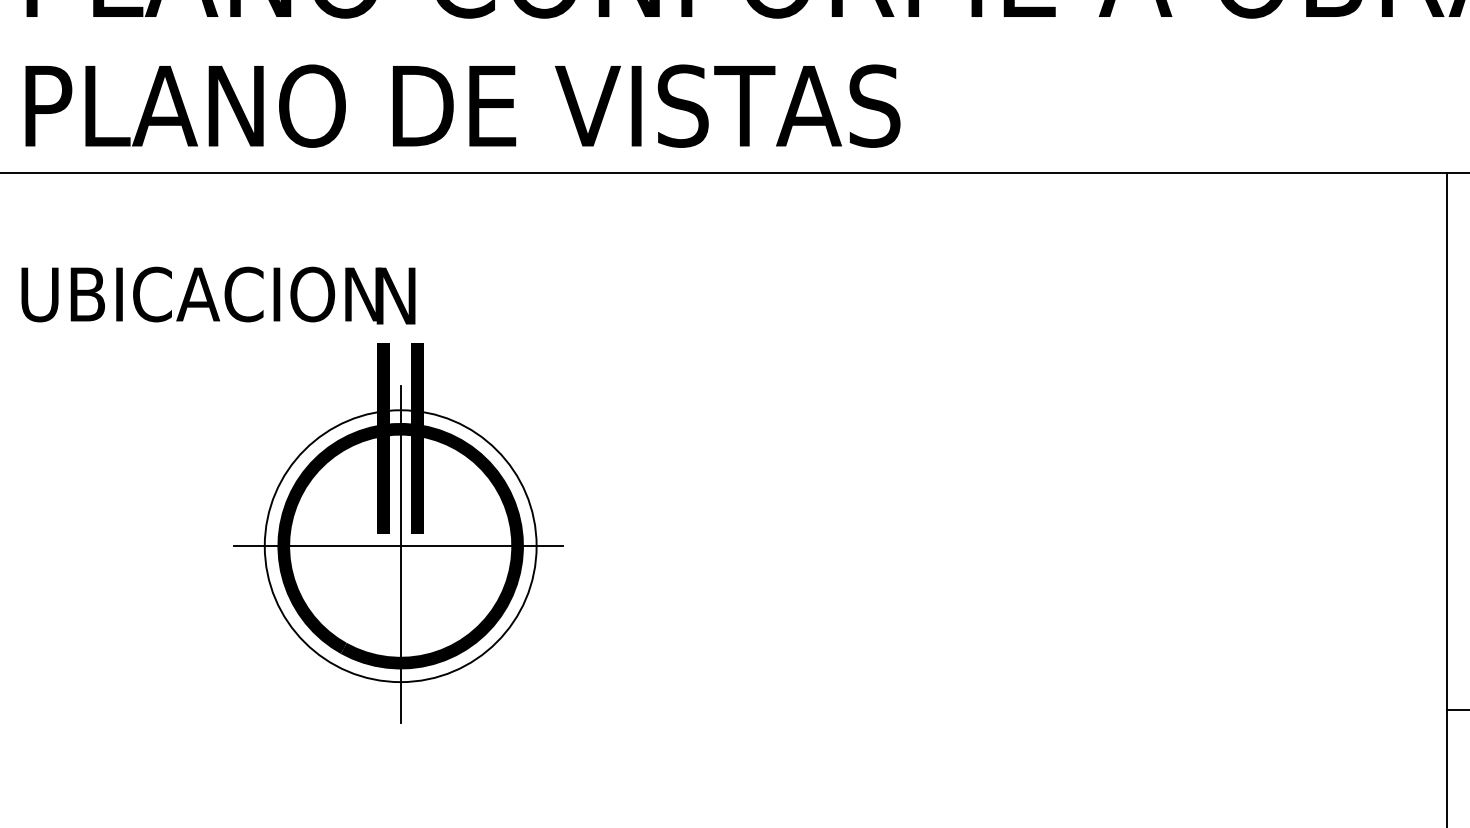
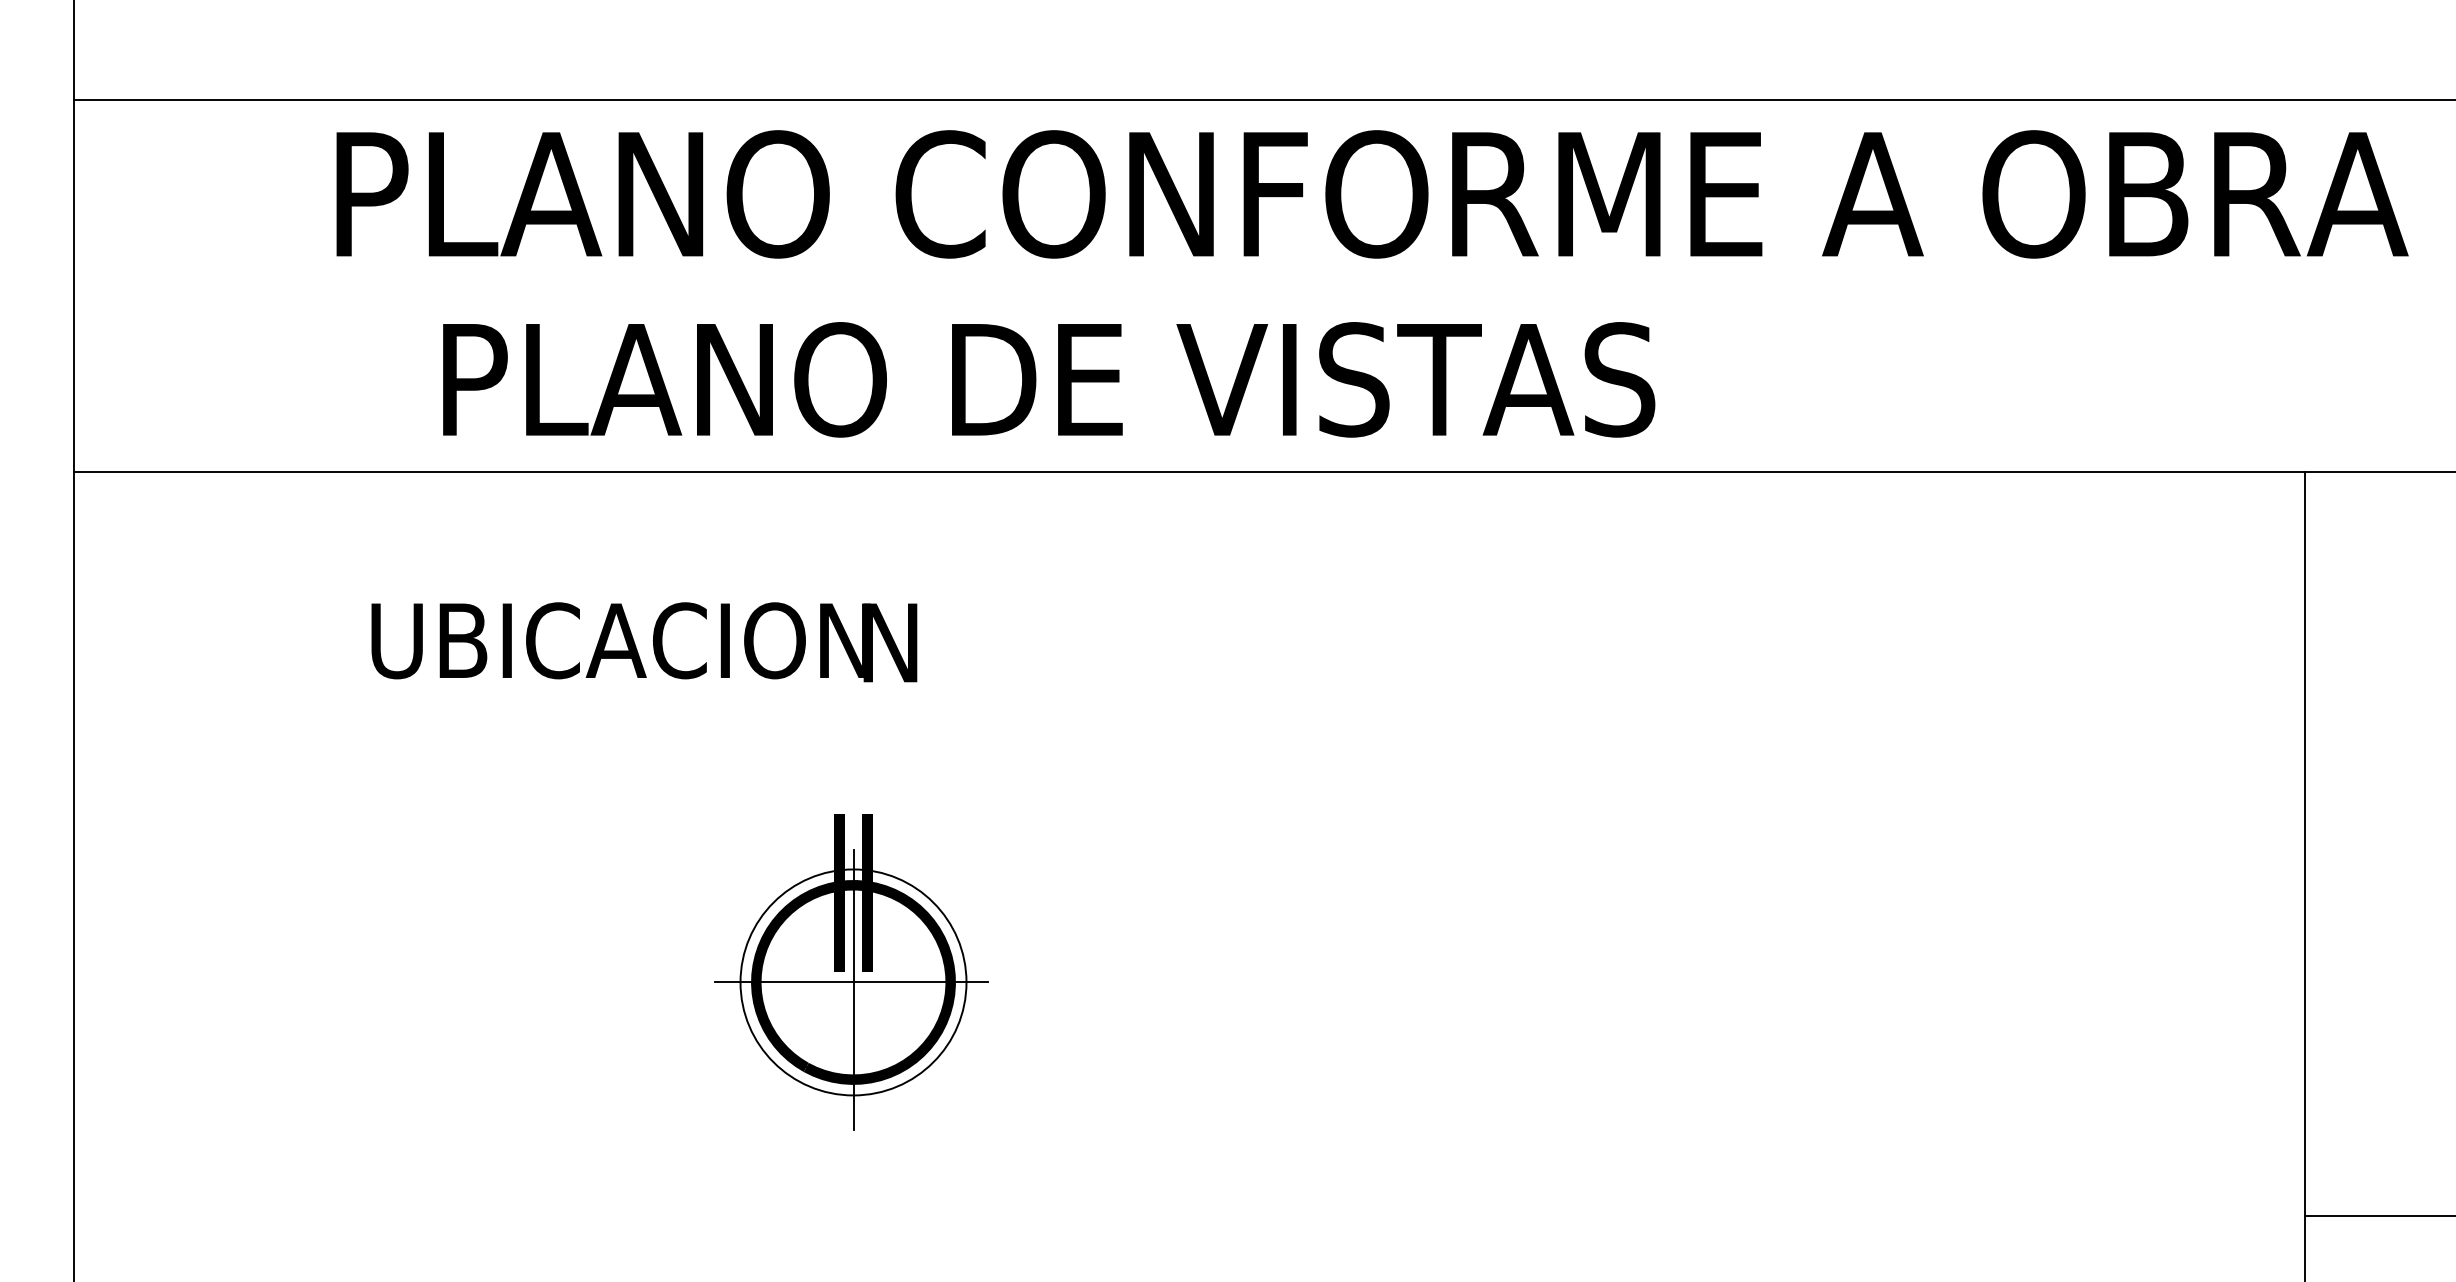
text: (463, 105) -> (1049, 379), moved
text: (218, 295) -> (644, 642), moved
part: (398, 533) -> (851, 971), size x0.6

